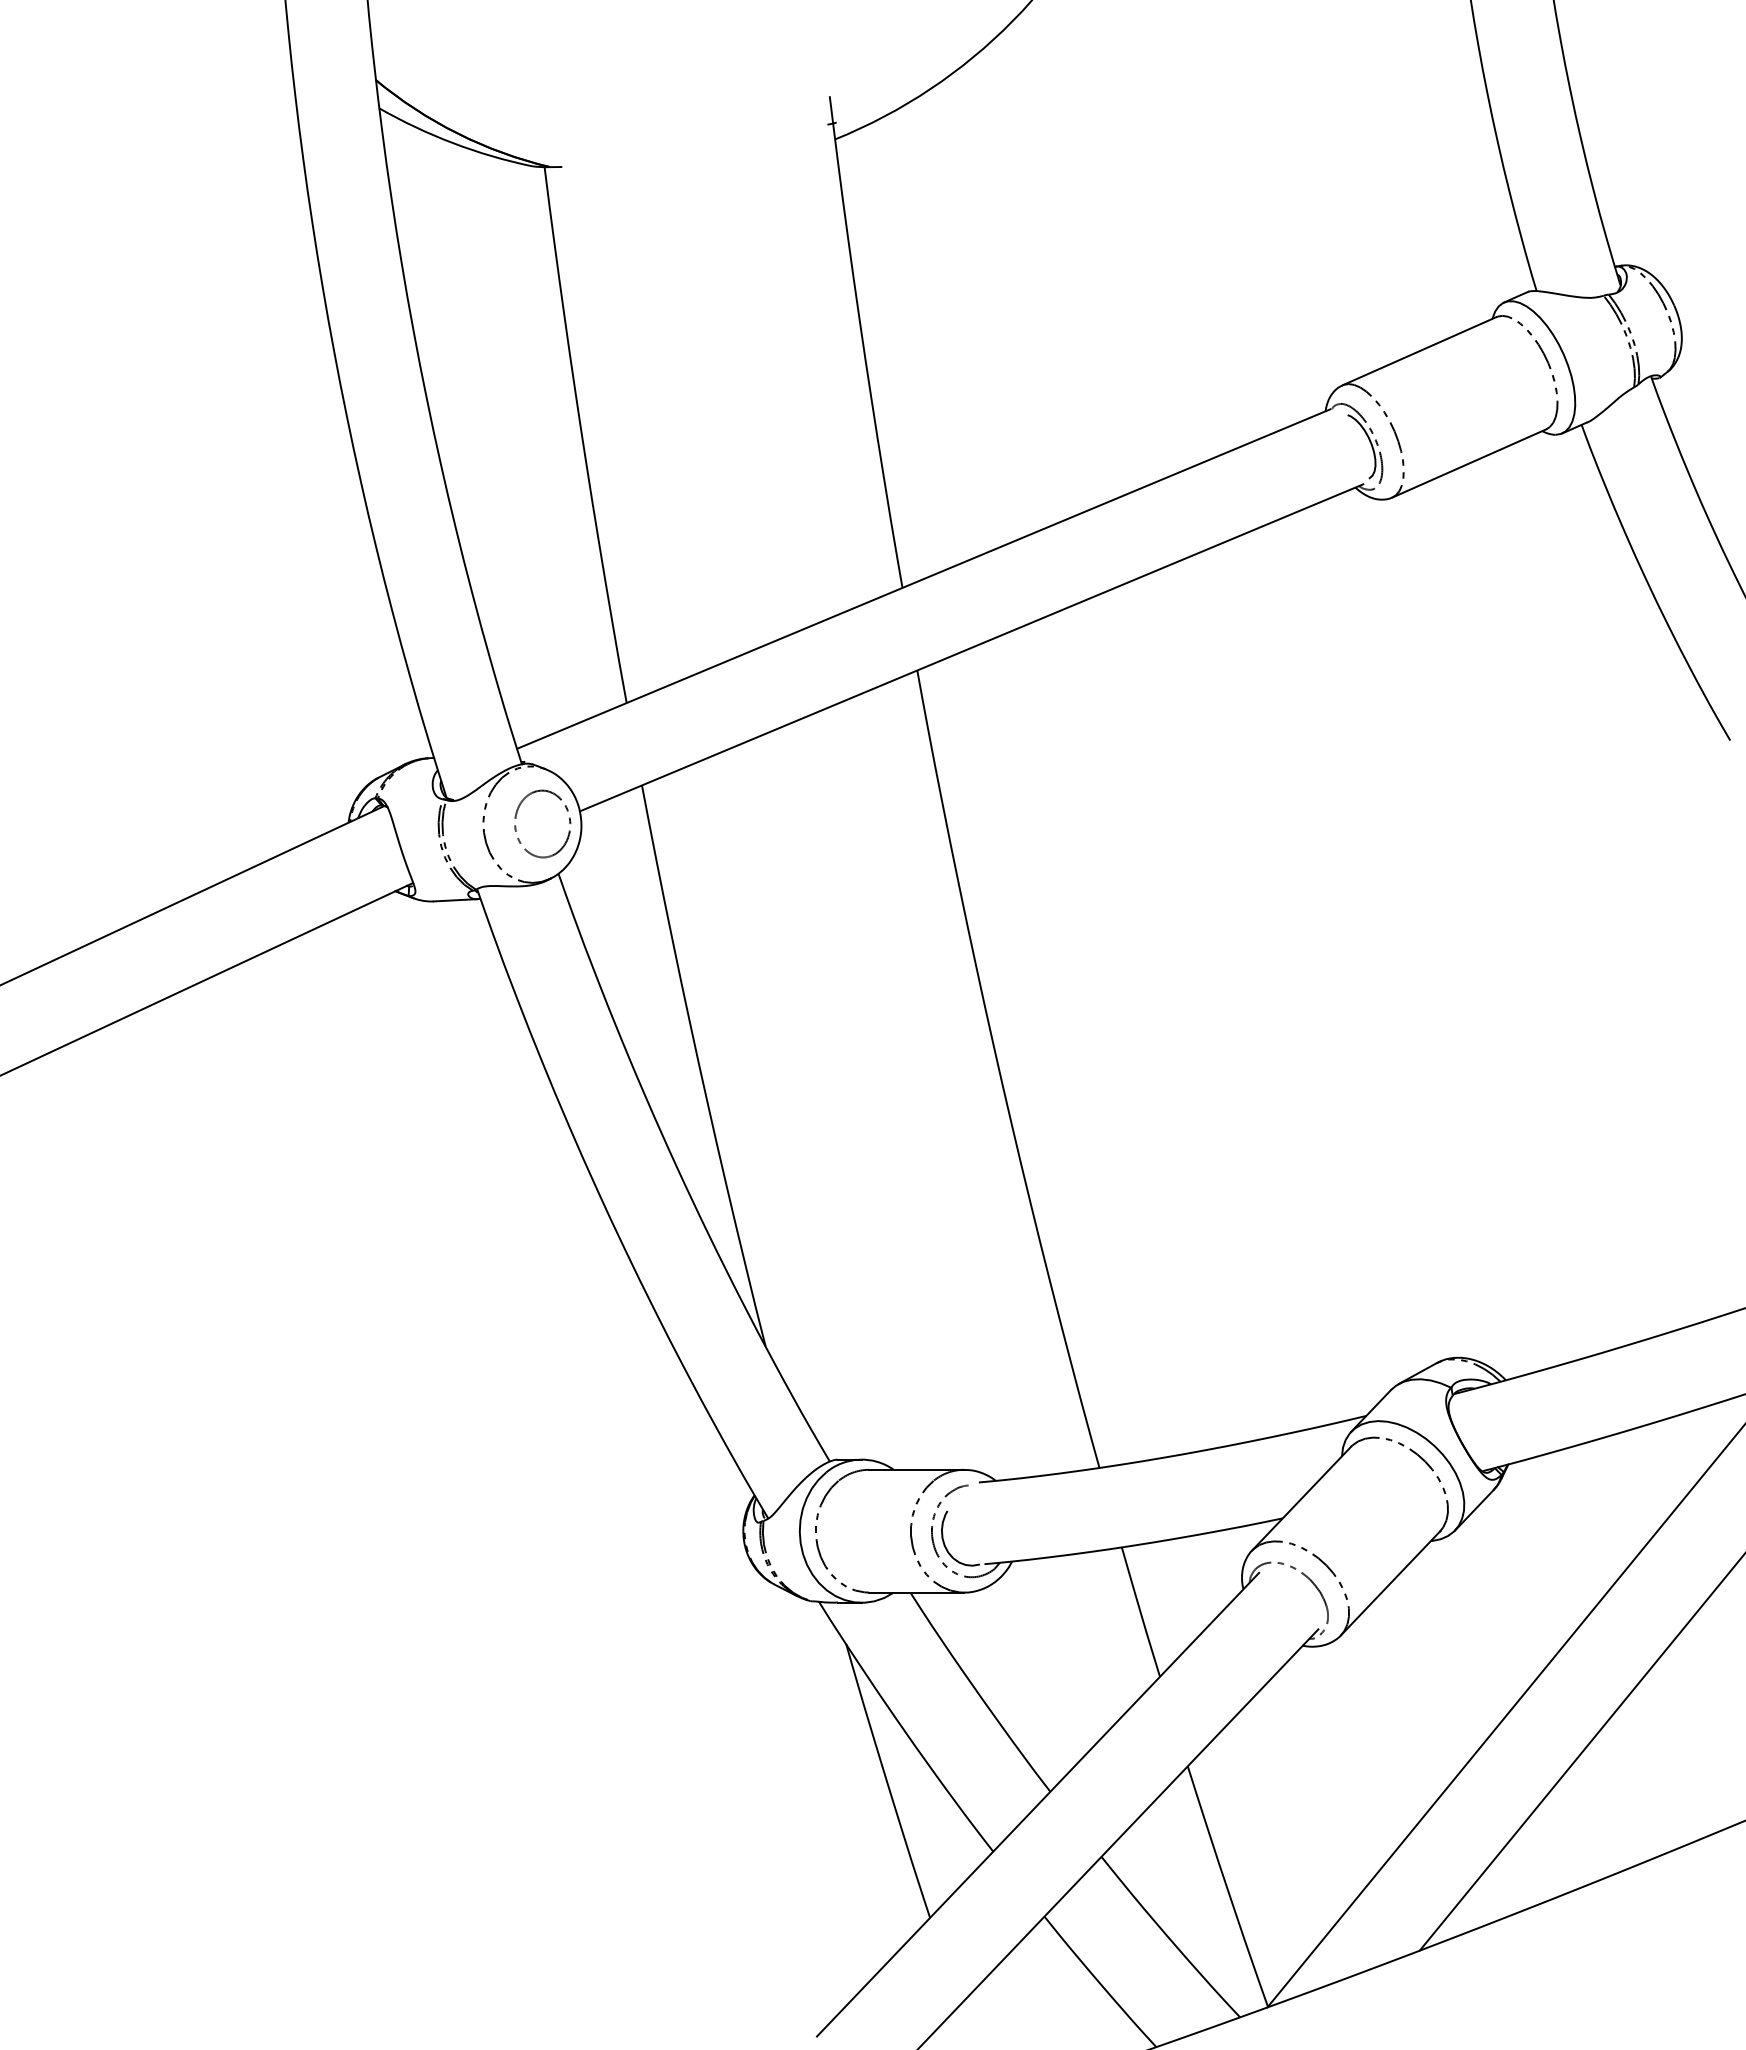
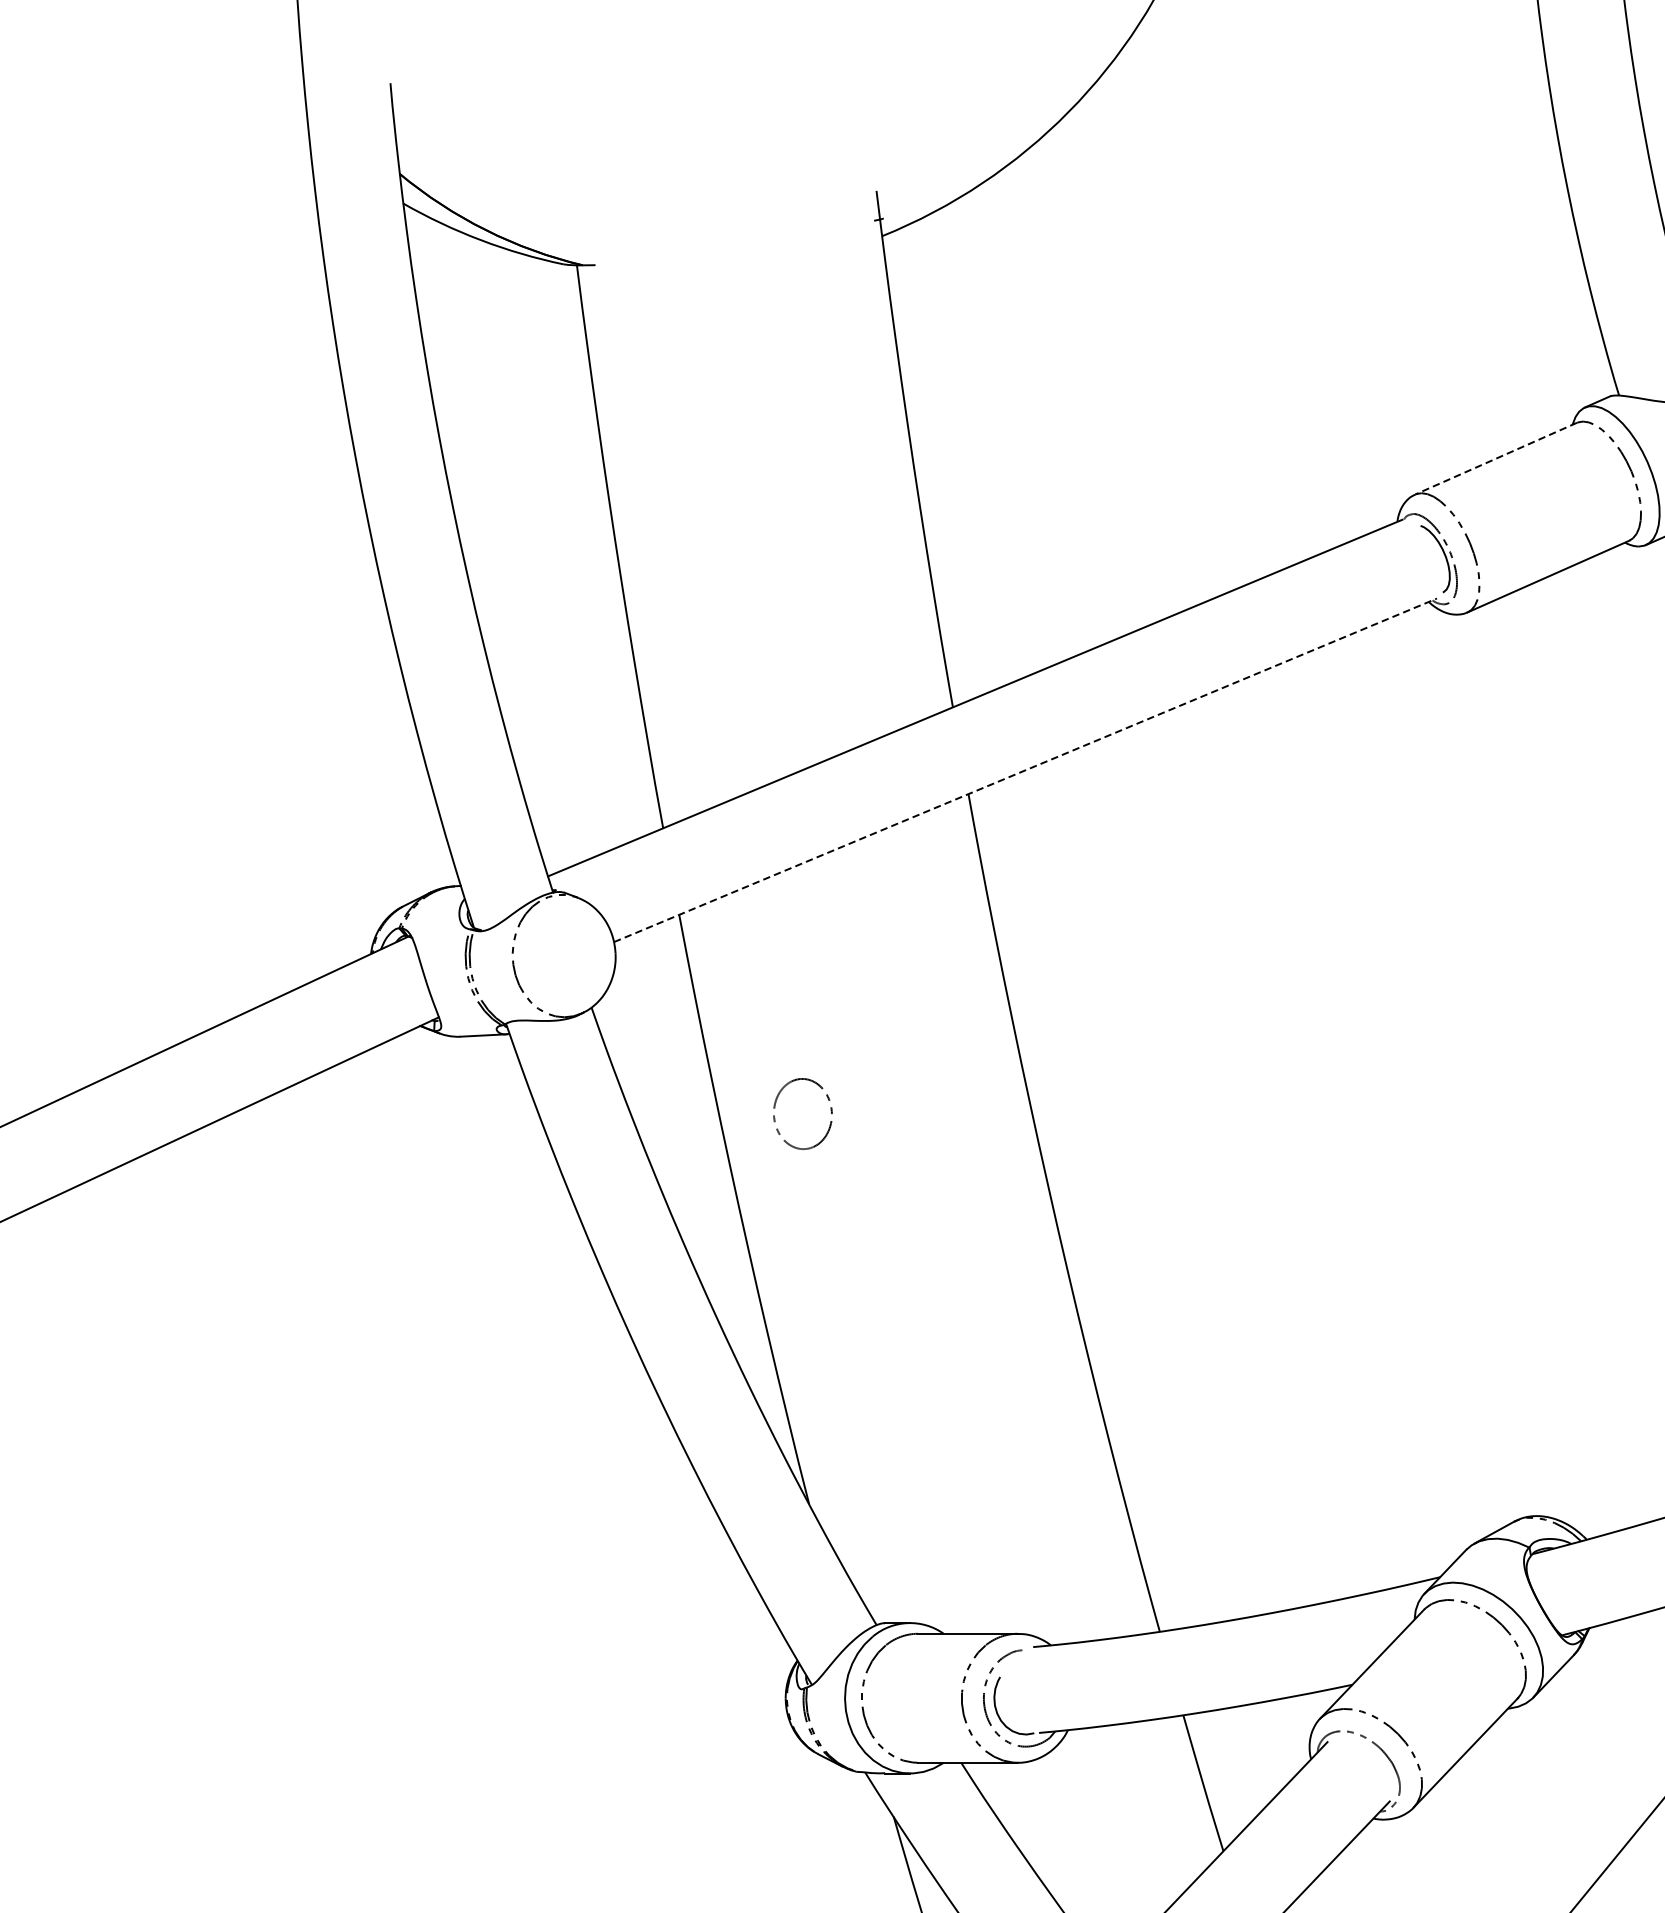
line: (1419, 351) -> (1496, 459), solid -> dashed
line: (972, 647) -> (1026, 769), solid -> dashed
part: (516, 826) -> (775, 1116), moved

